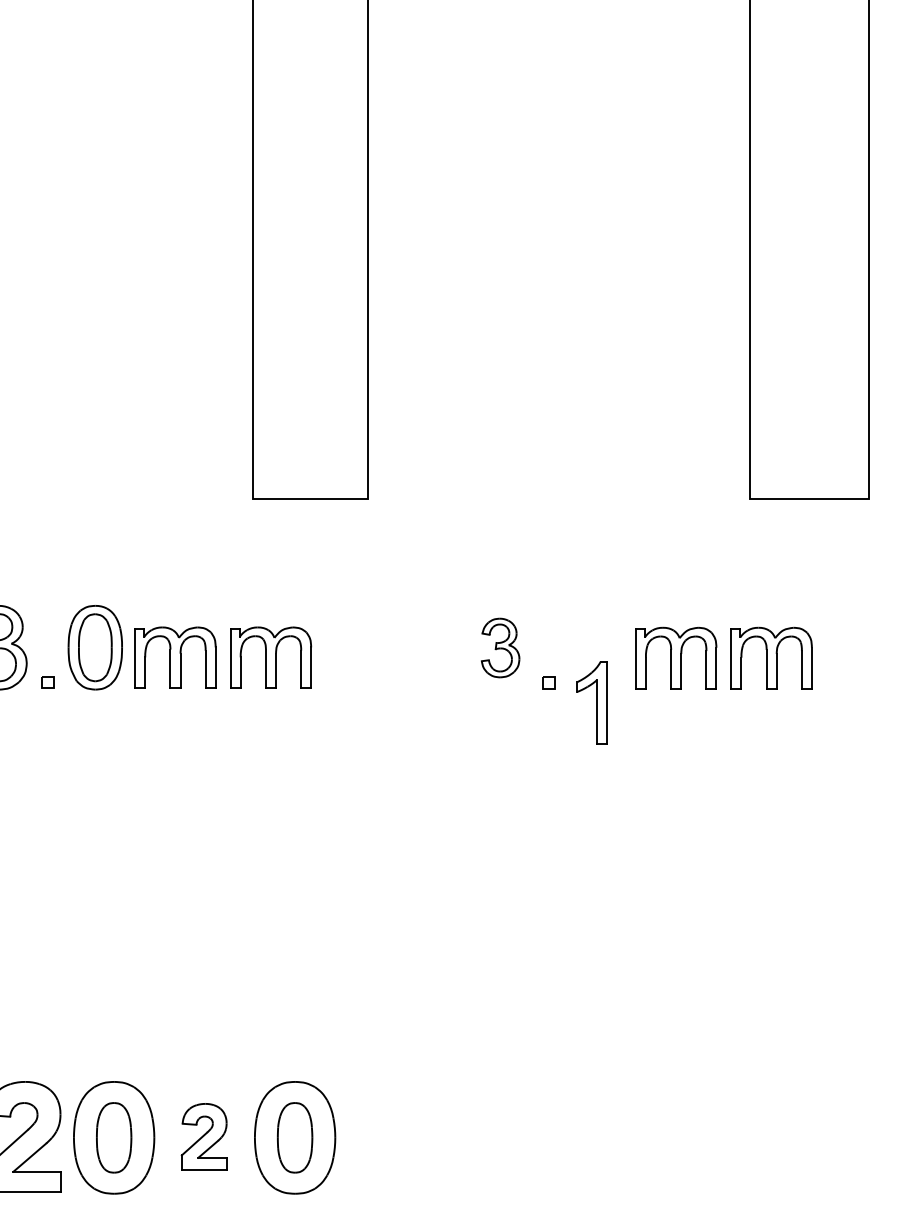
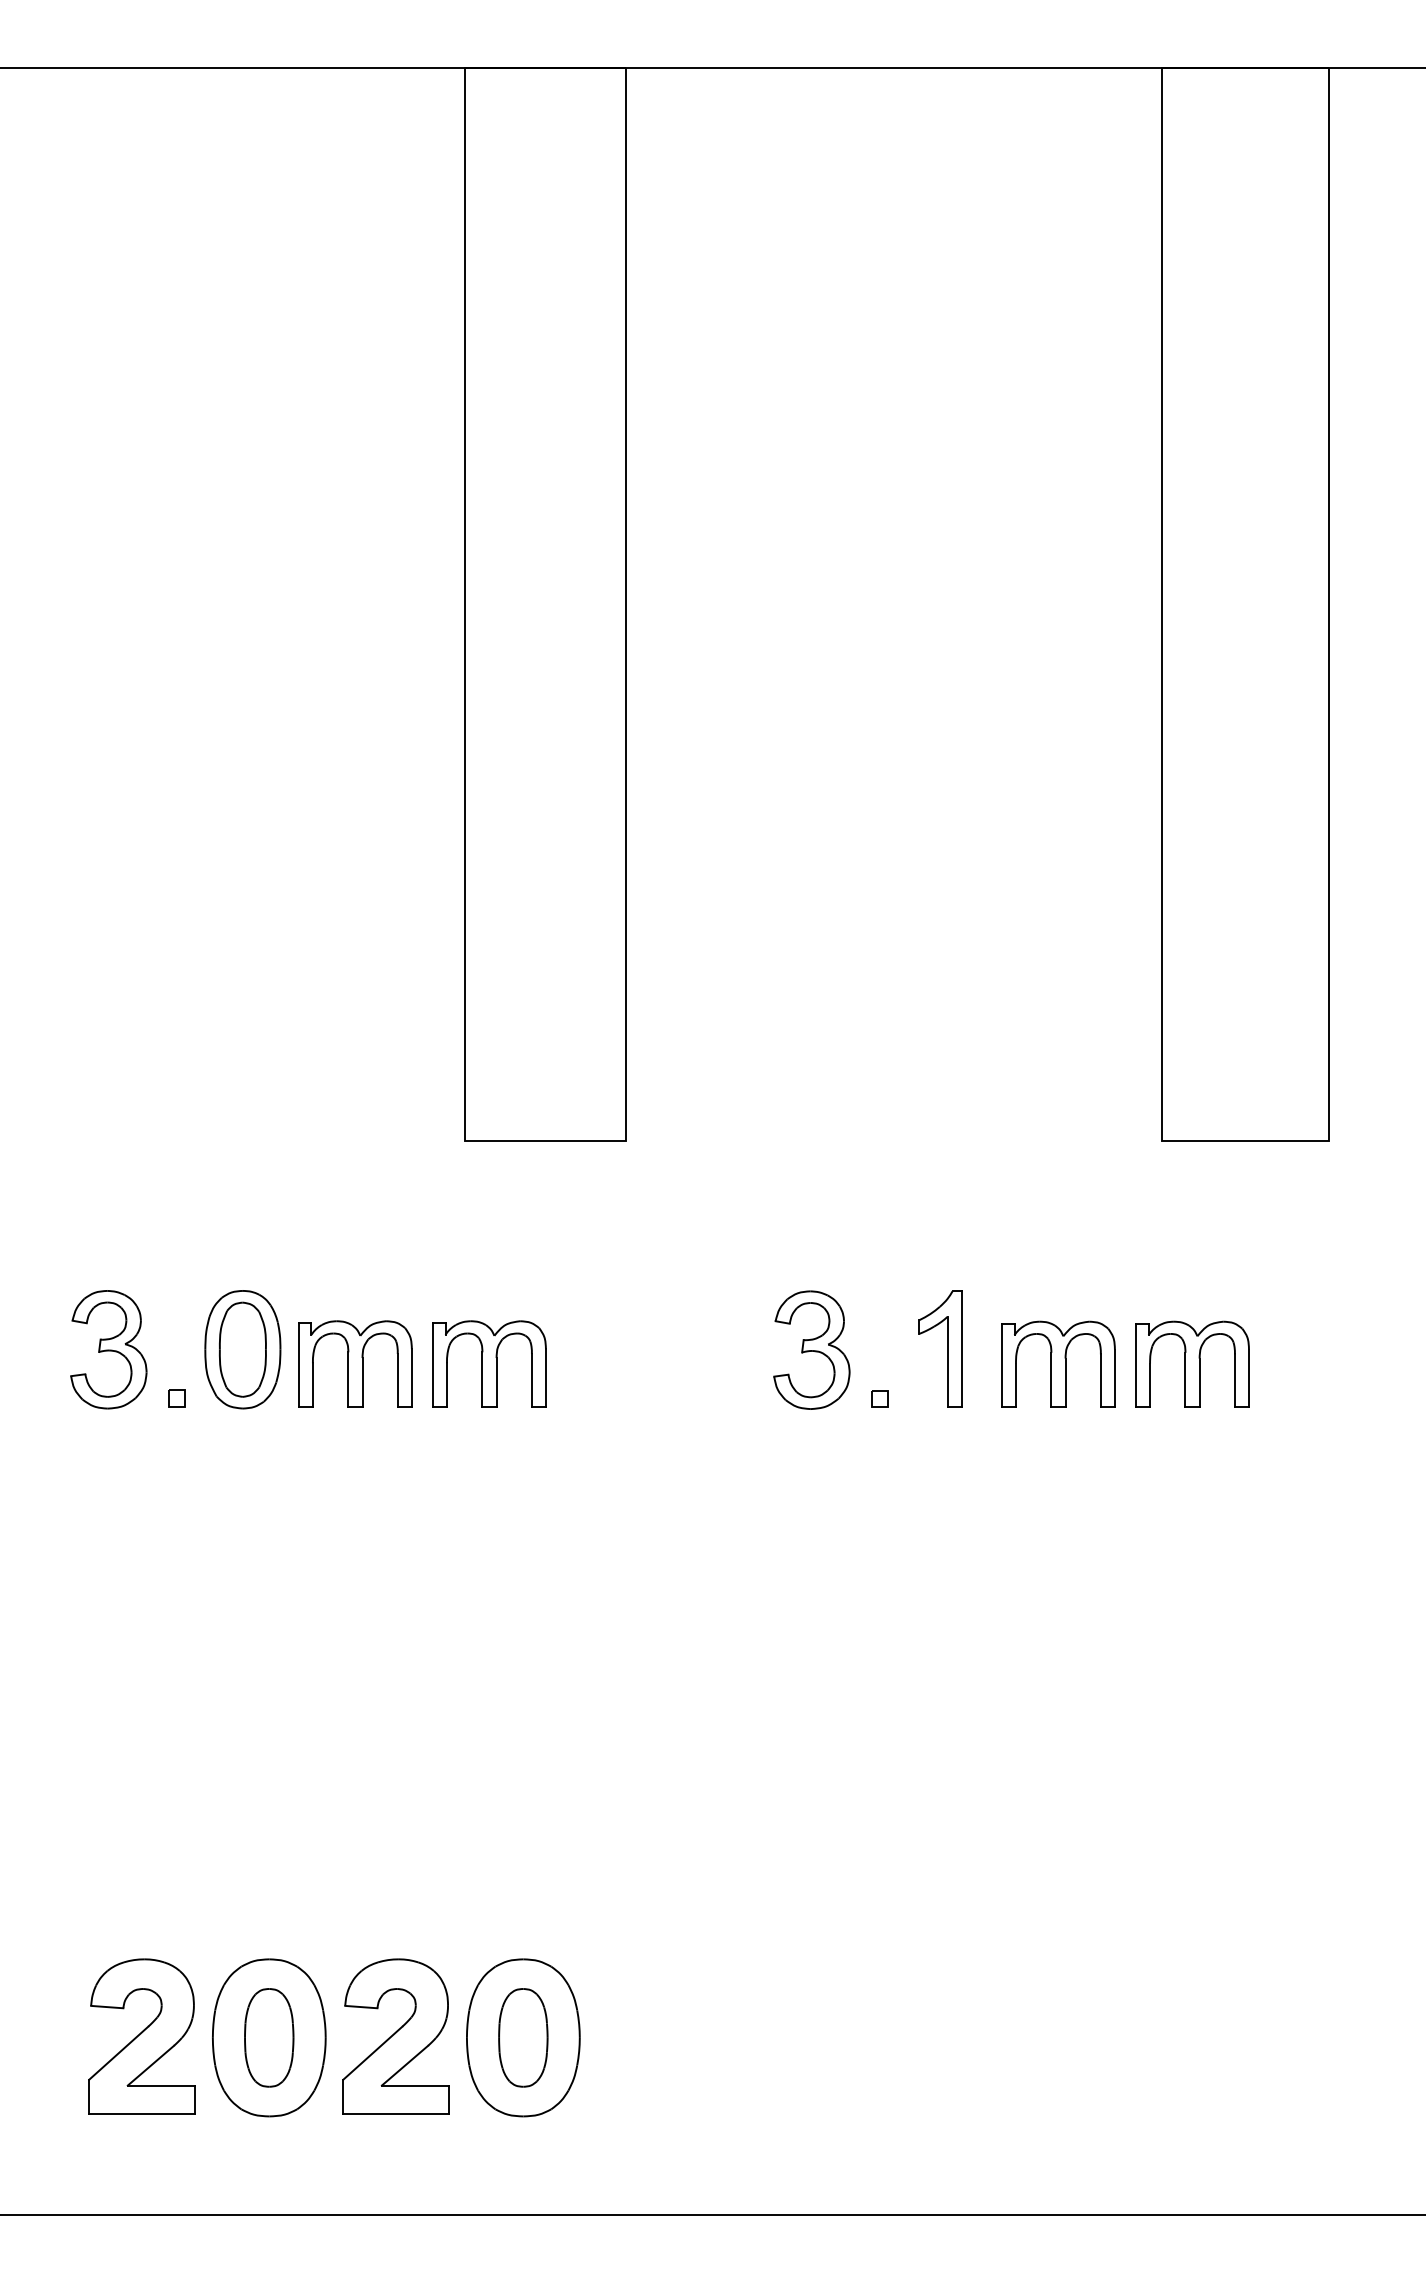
part: (500, 647) -> (811, 1349), size x1.43
part: (597, 702) -> (947, 1348), moved
part: (204, 1136) -> (395, 2036), size x1.67

